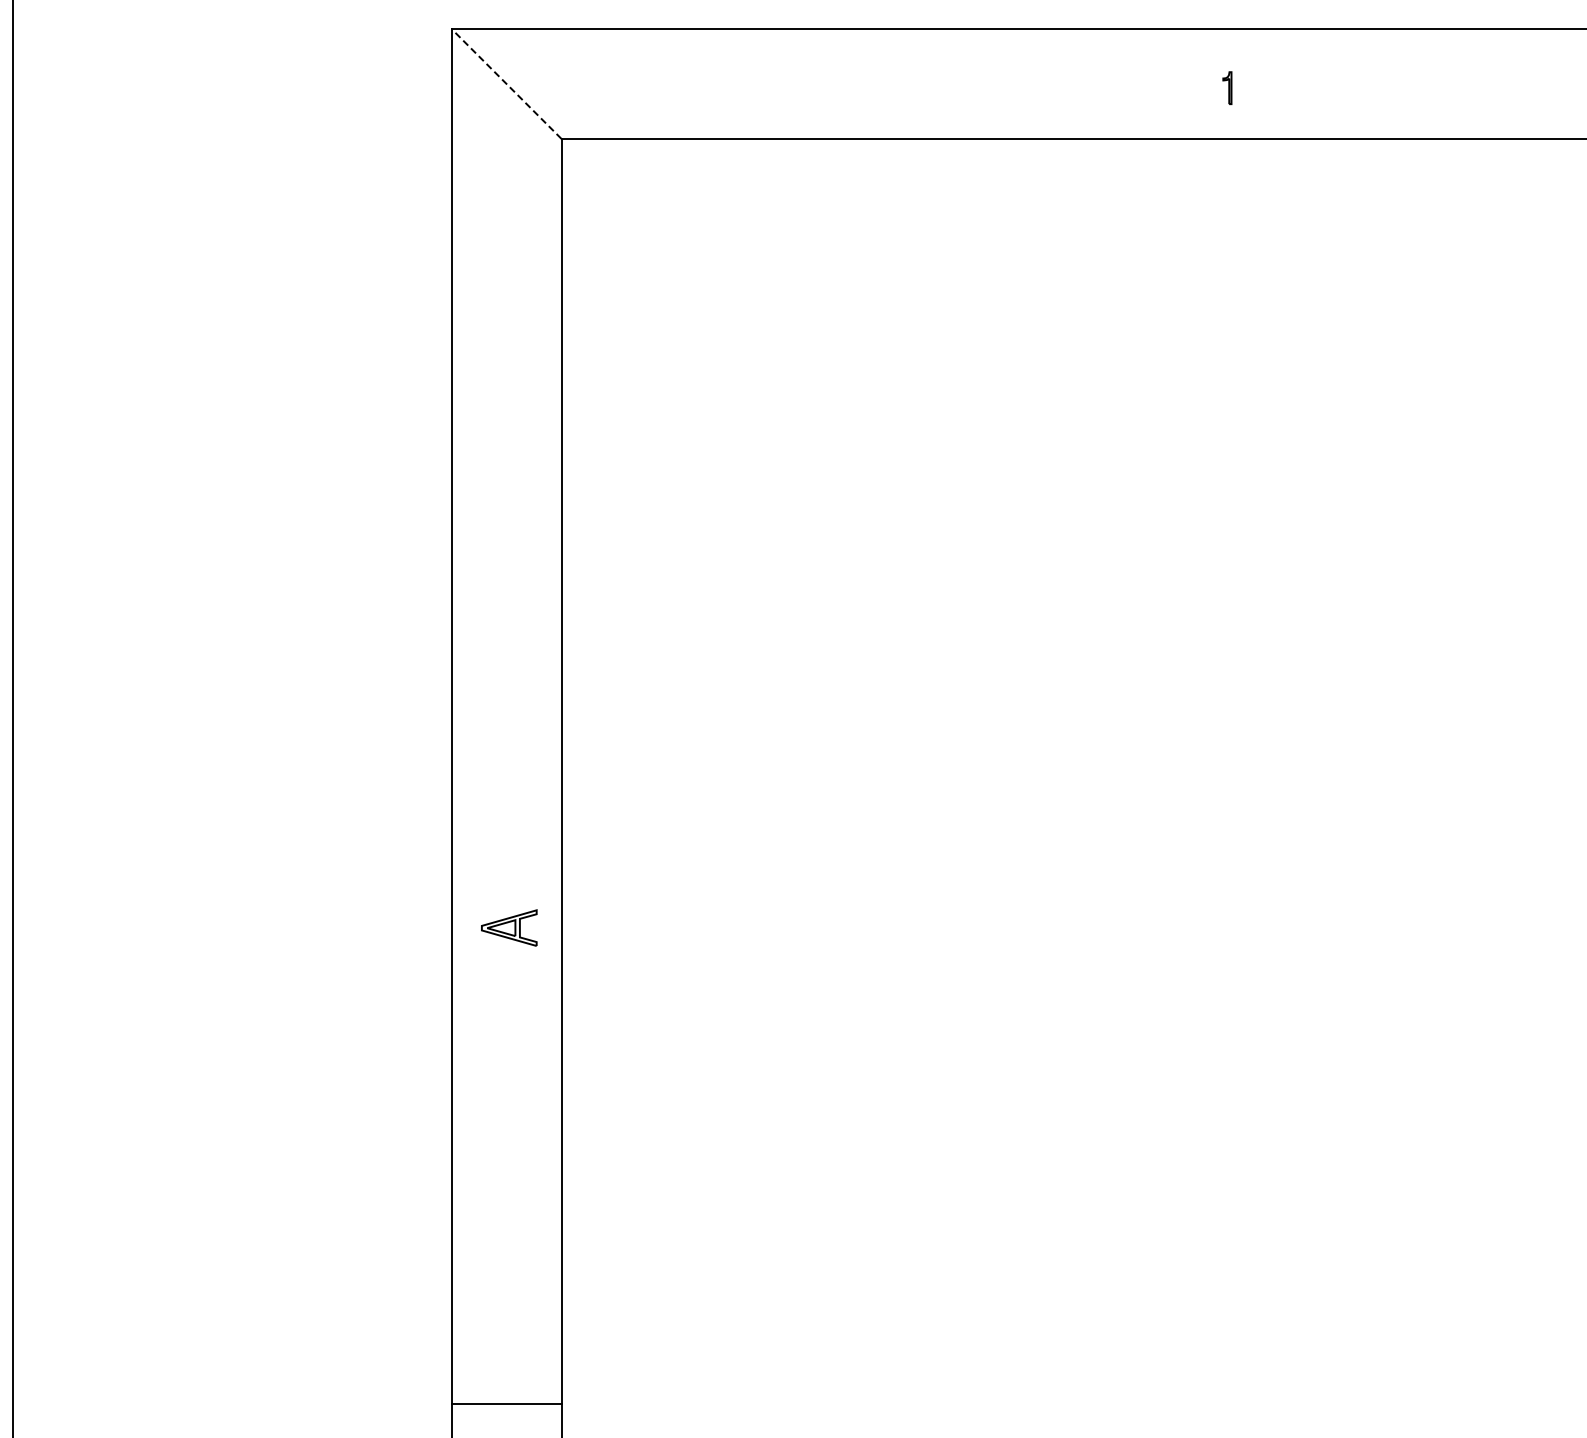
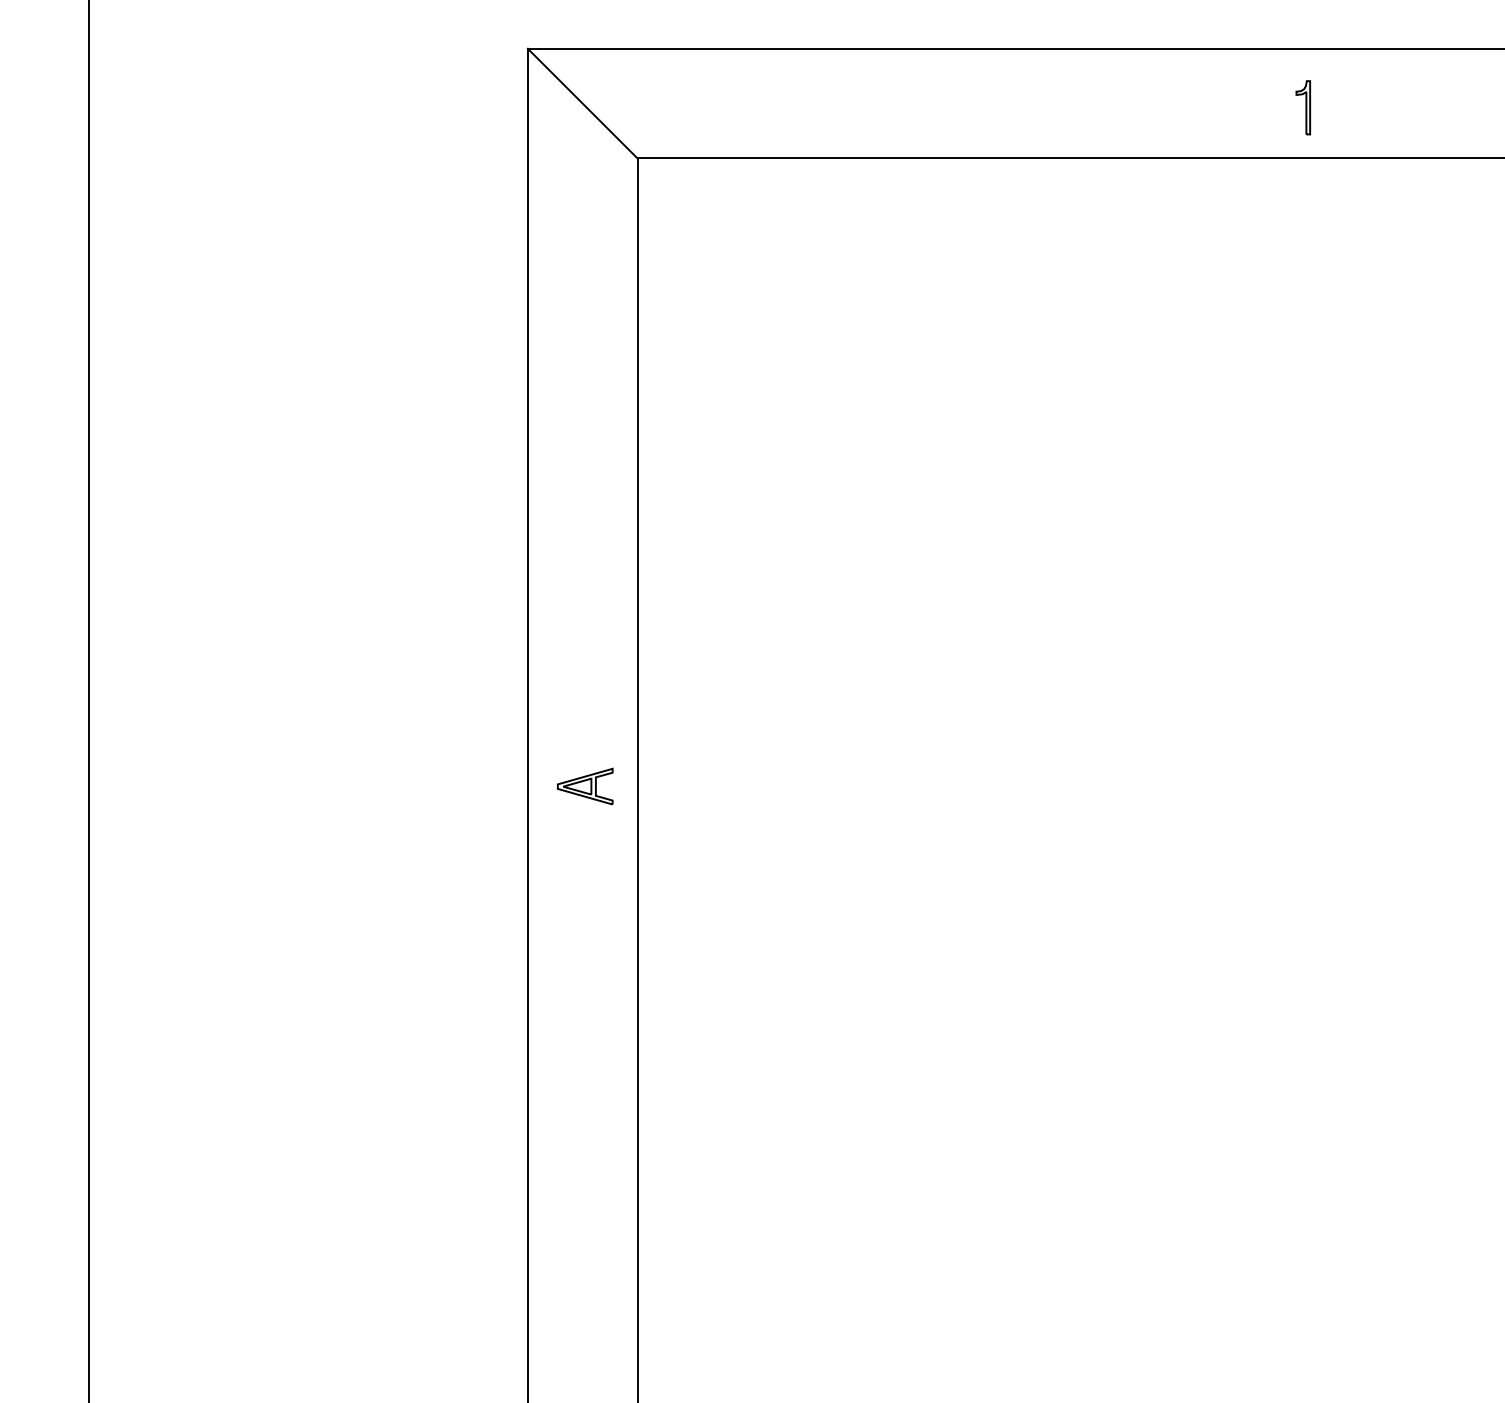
line: (506, 84) -> (582, 103), dashed -> solid
part: (1227, 87) -> (1303, 106), size x1.67
part: (509, 927) -> (585, 785), moved

